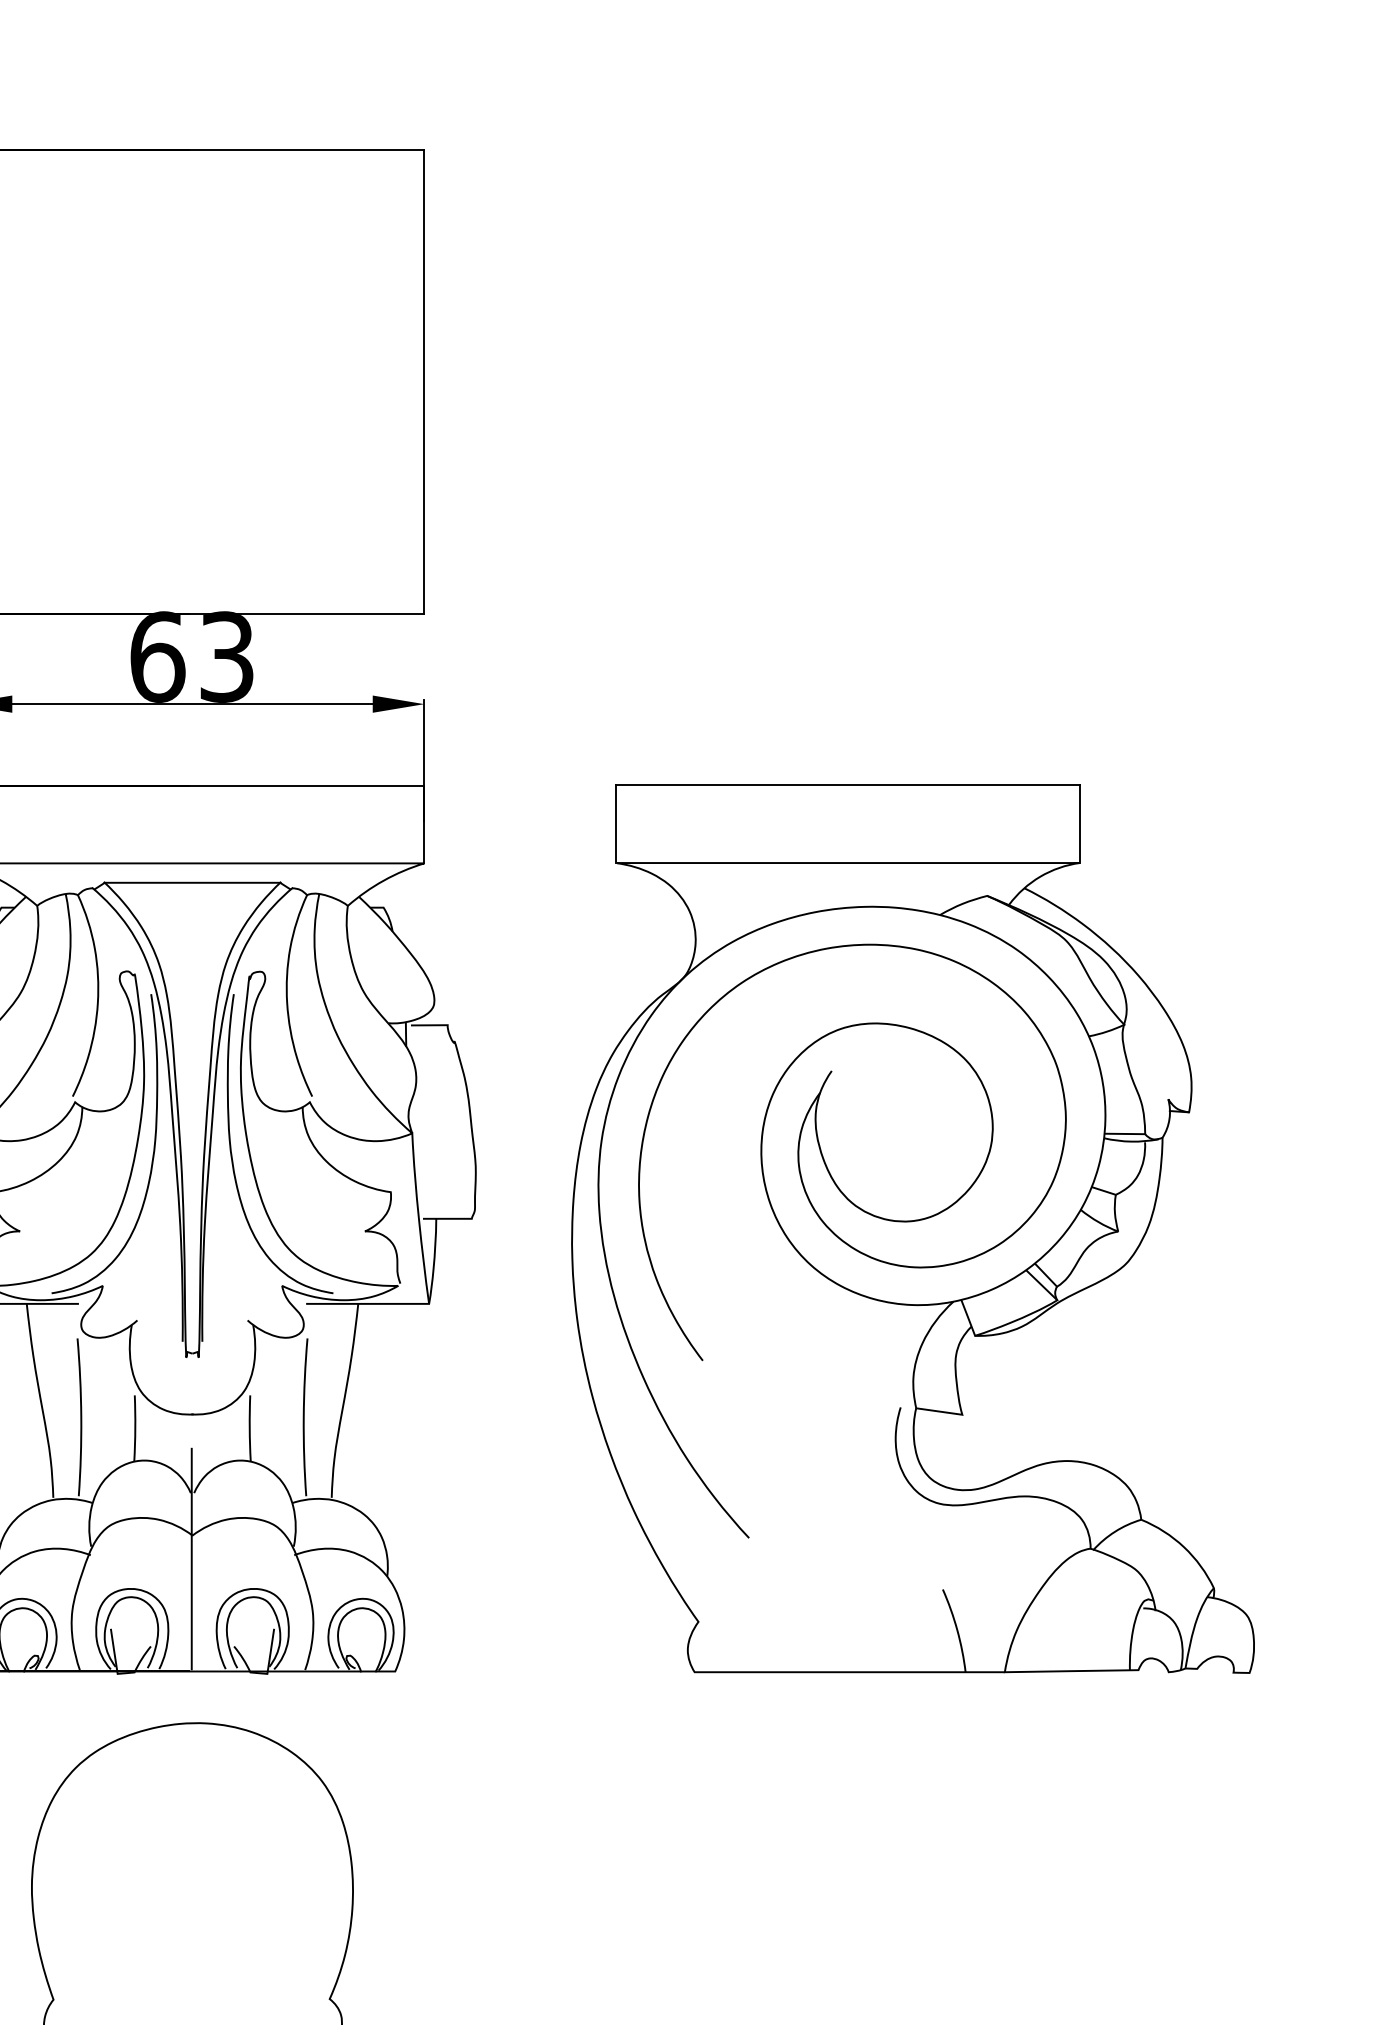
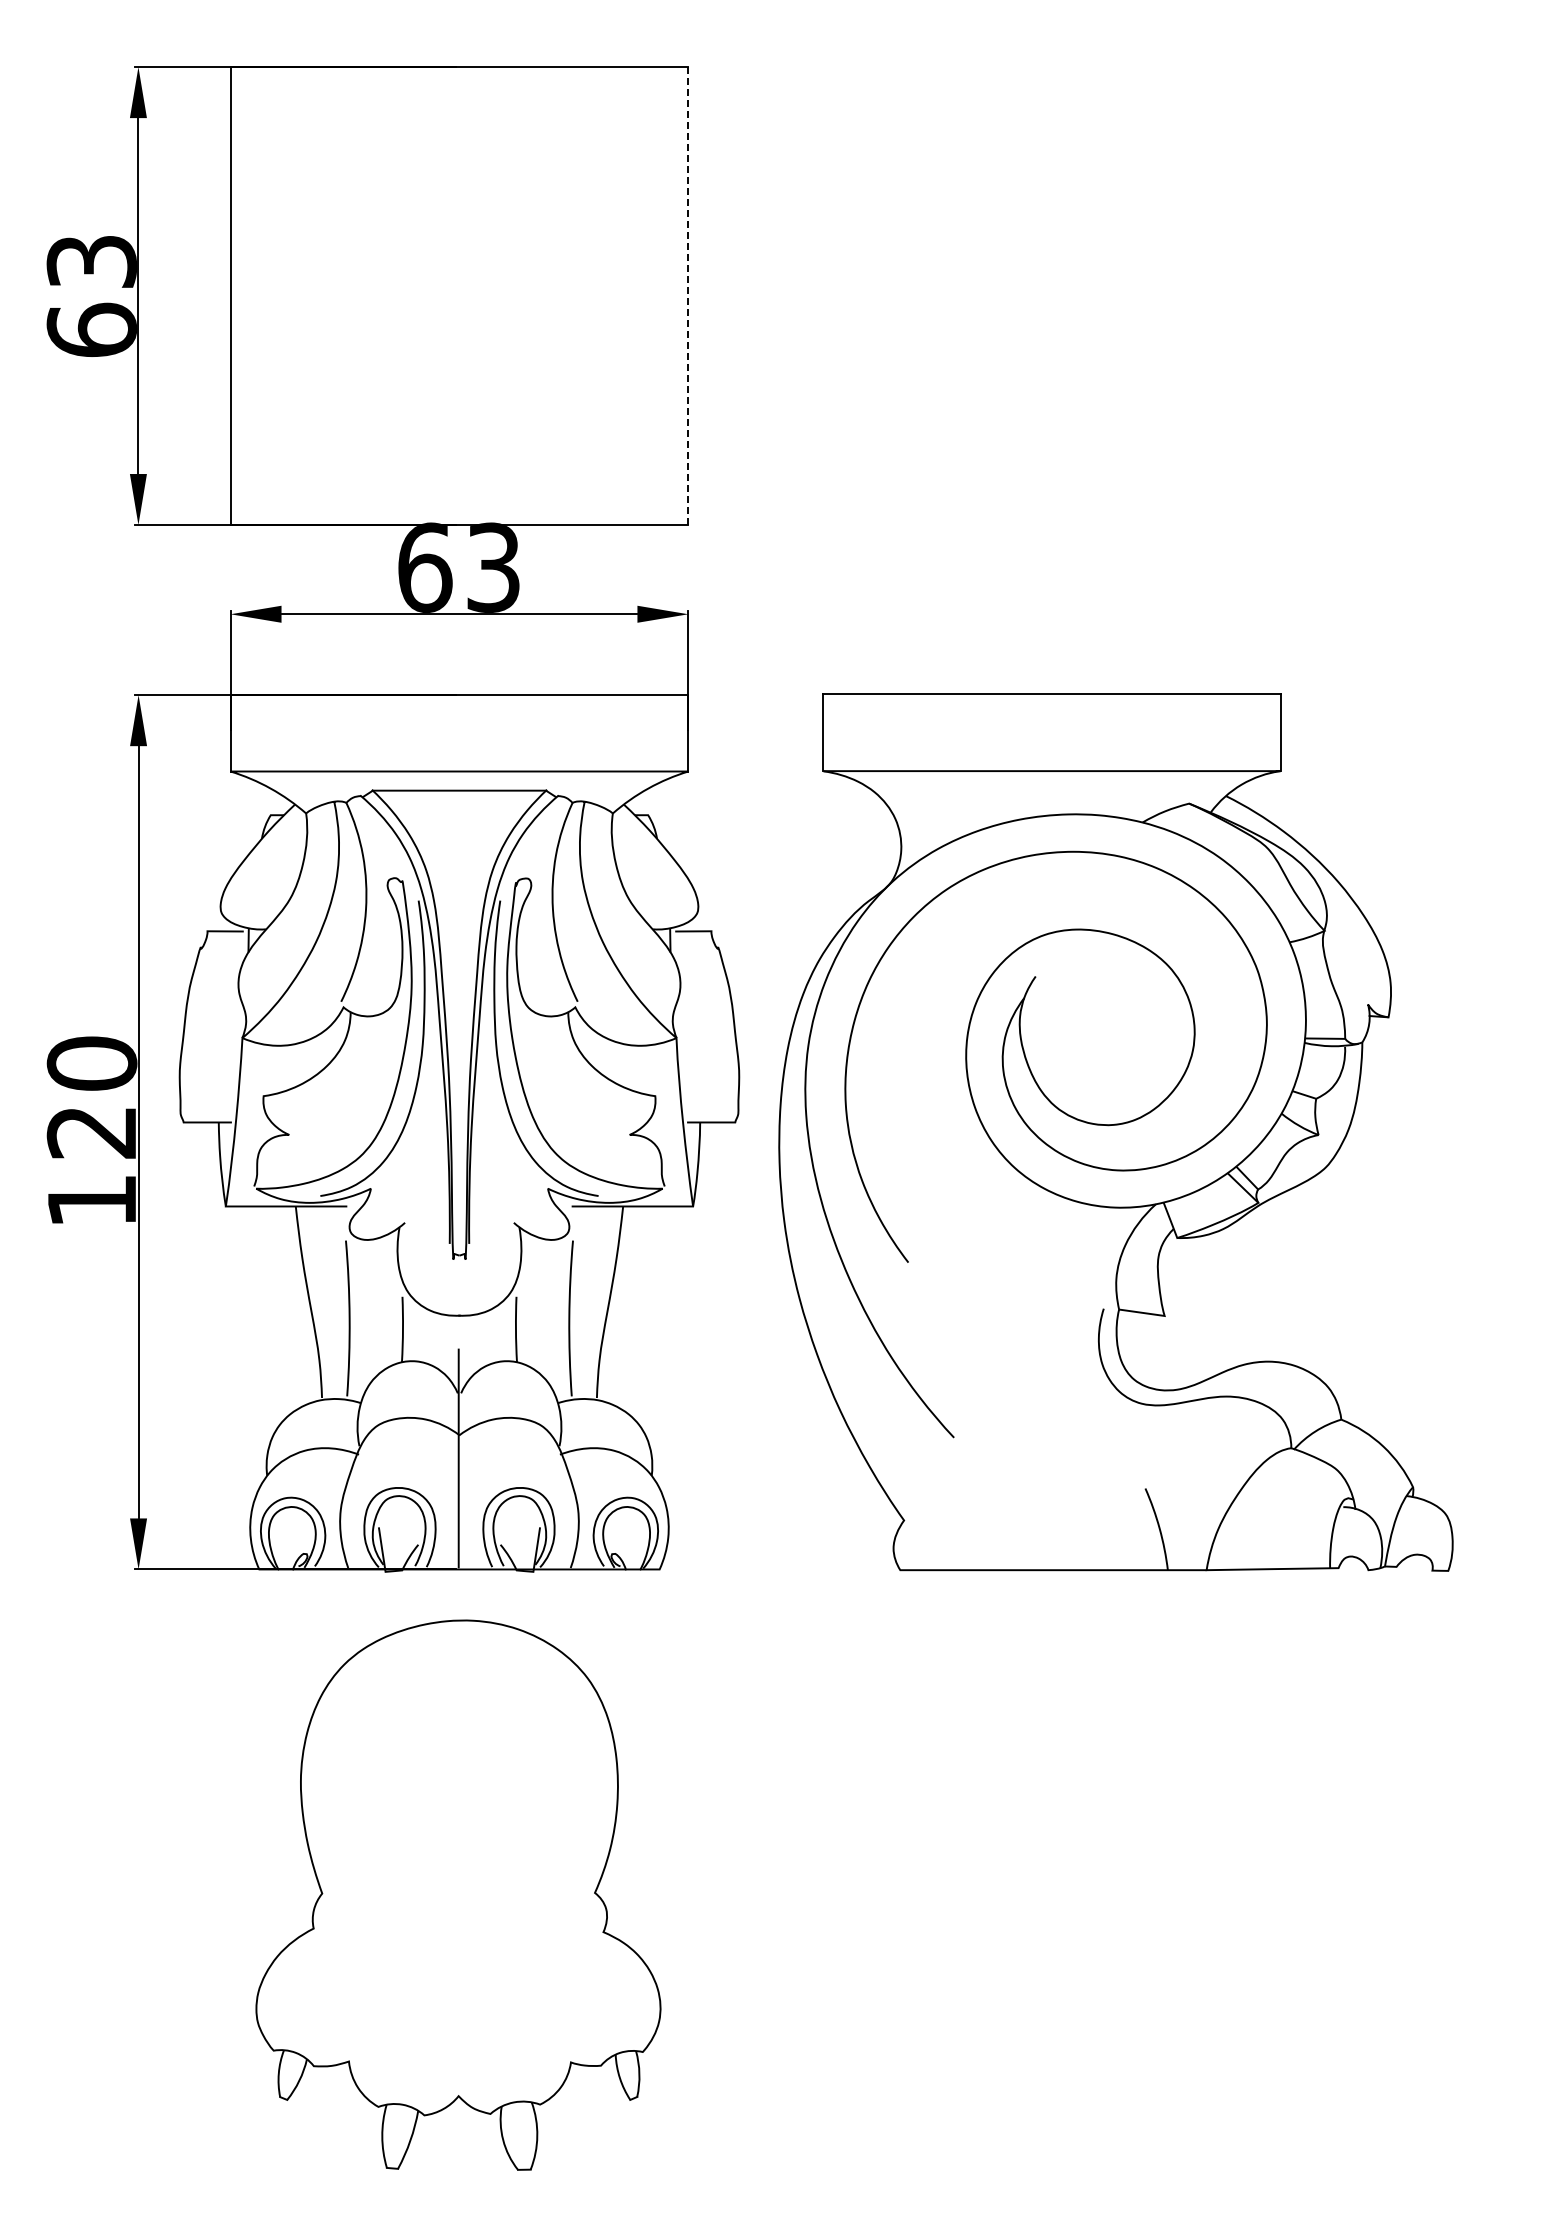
line: (424, 382) -> (688, 296), solid -> dashed
part: (912, 1228) -> (1115, 1132), moved

